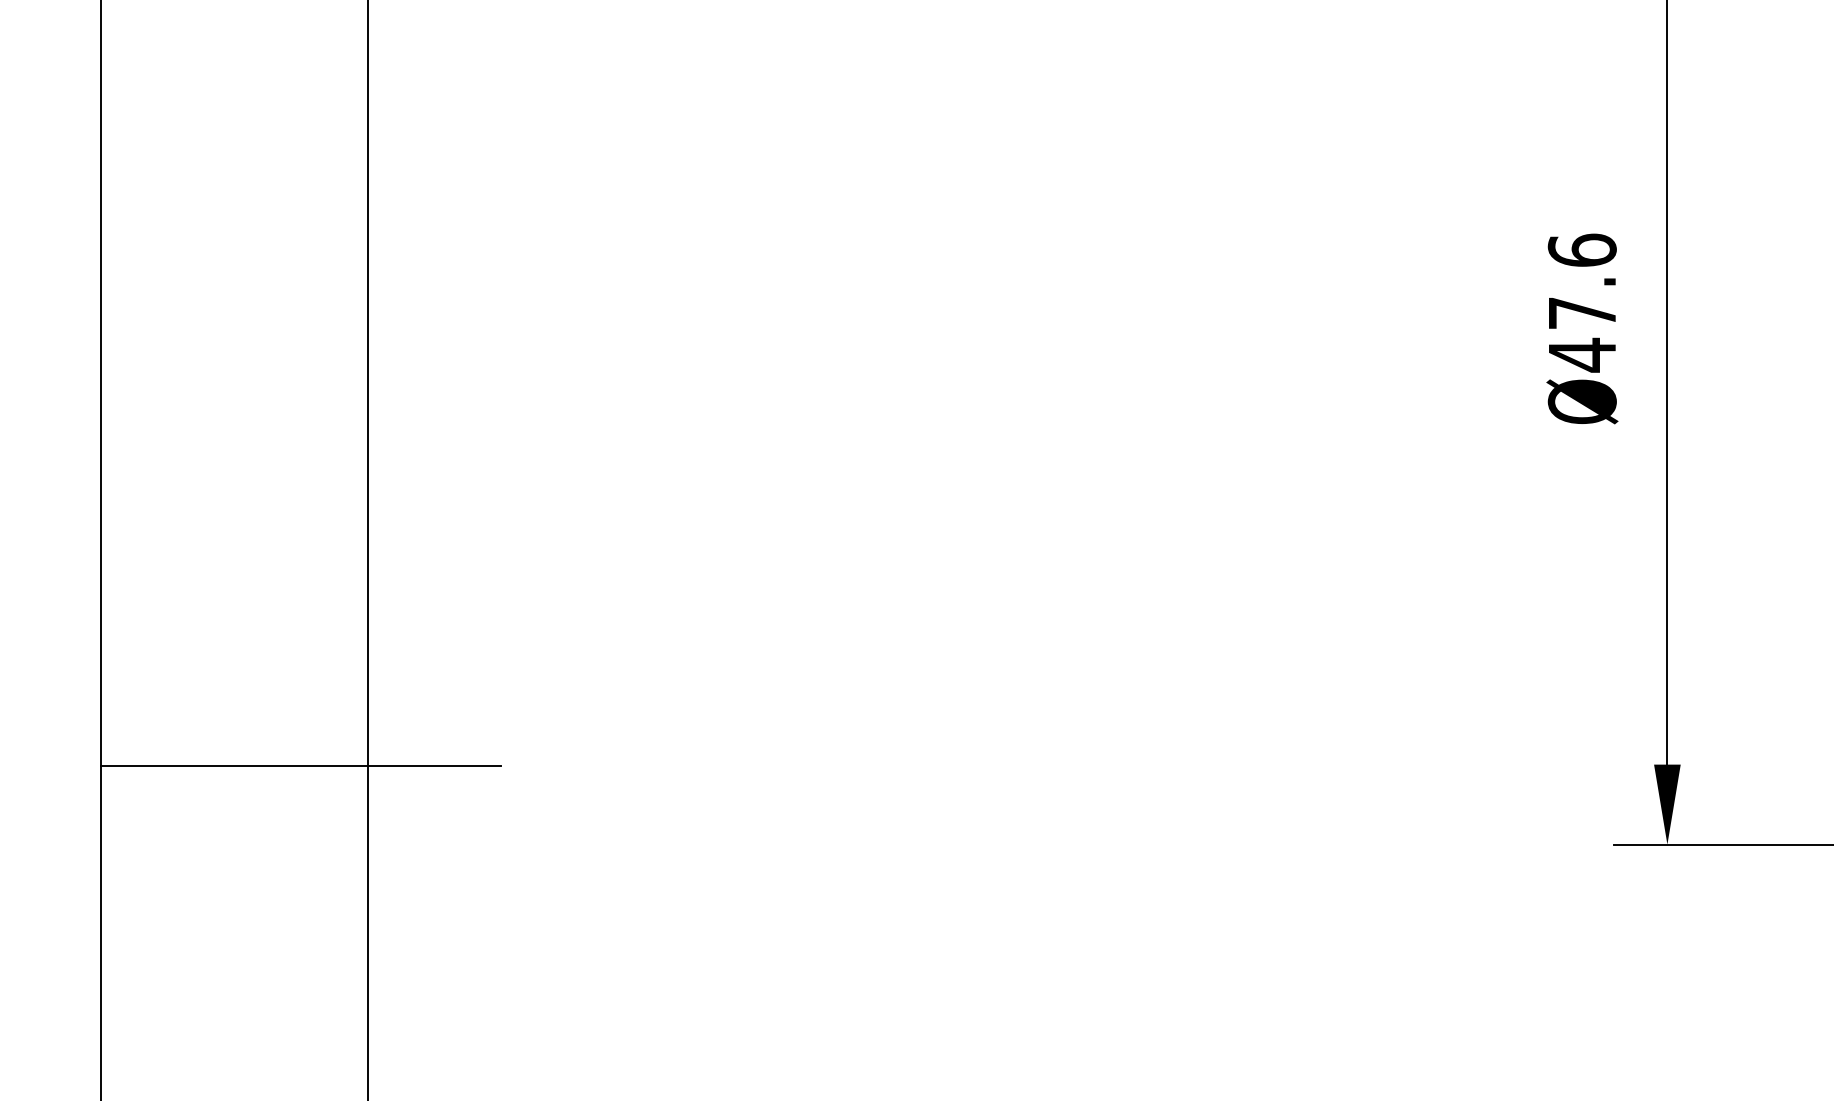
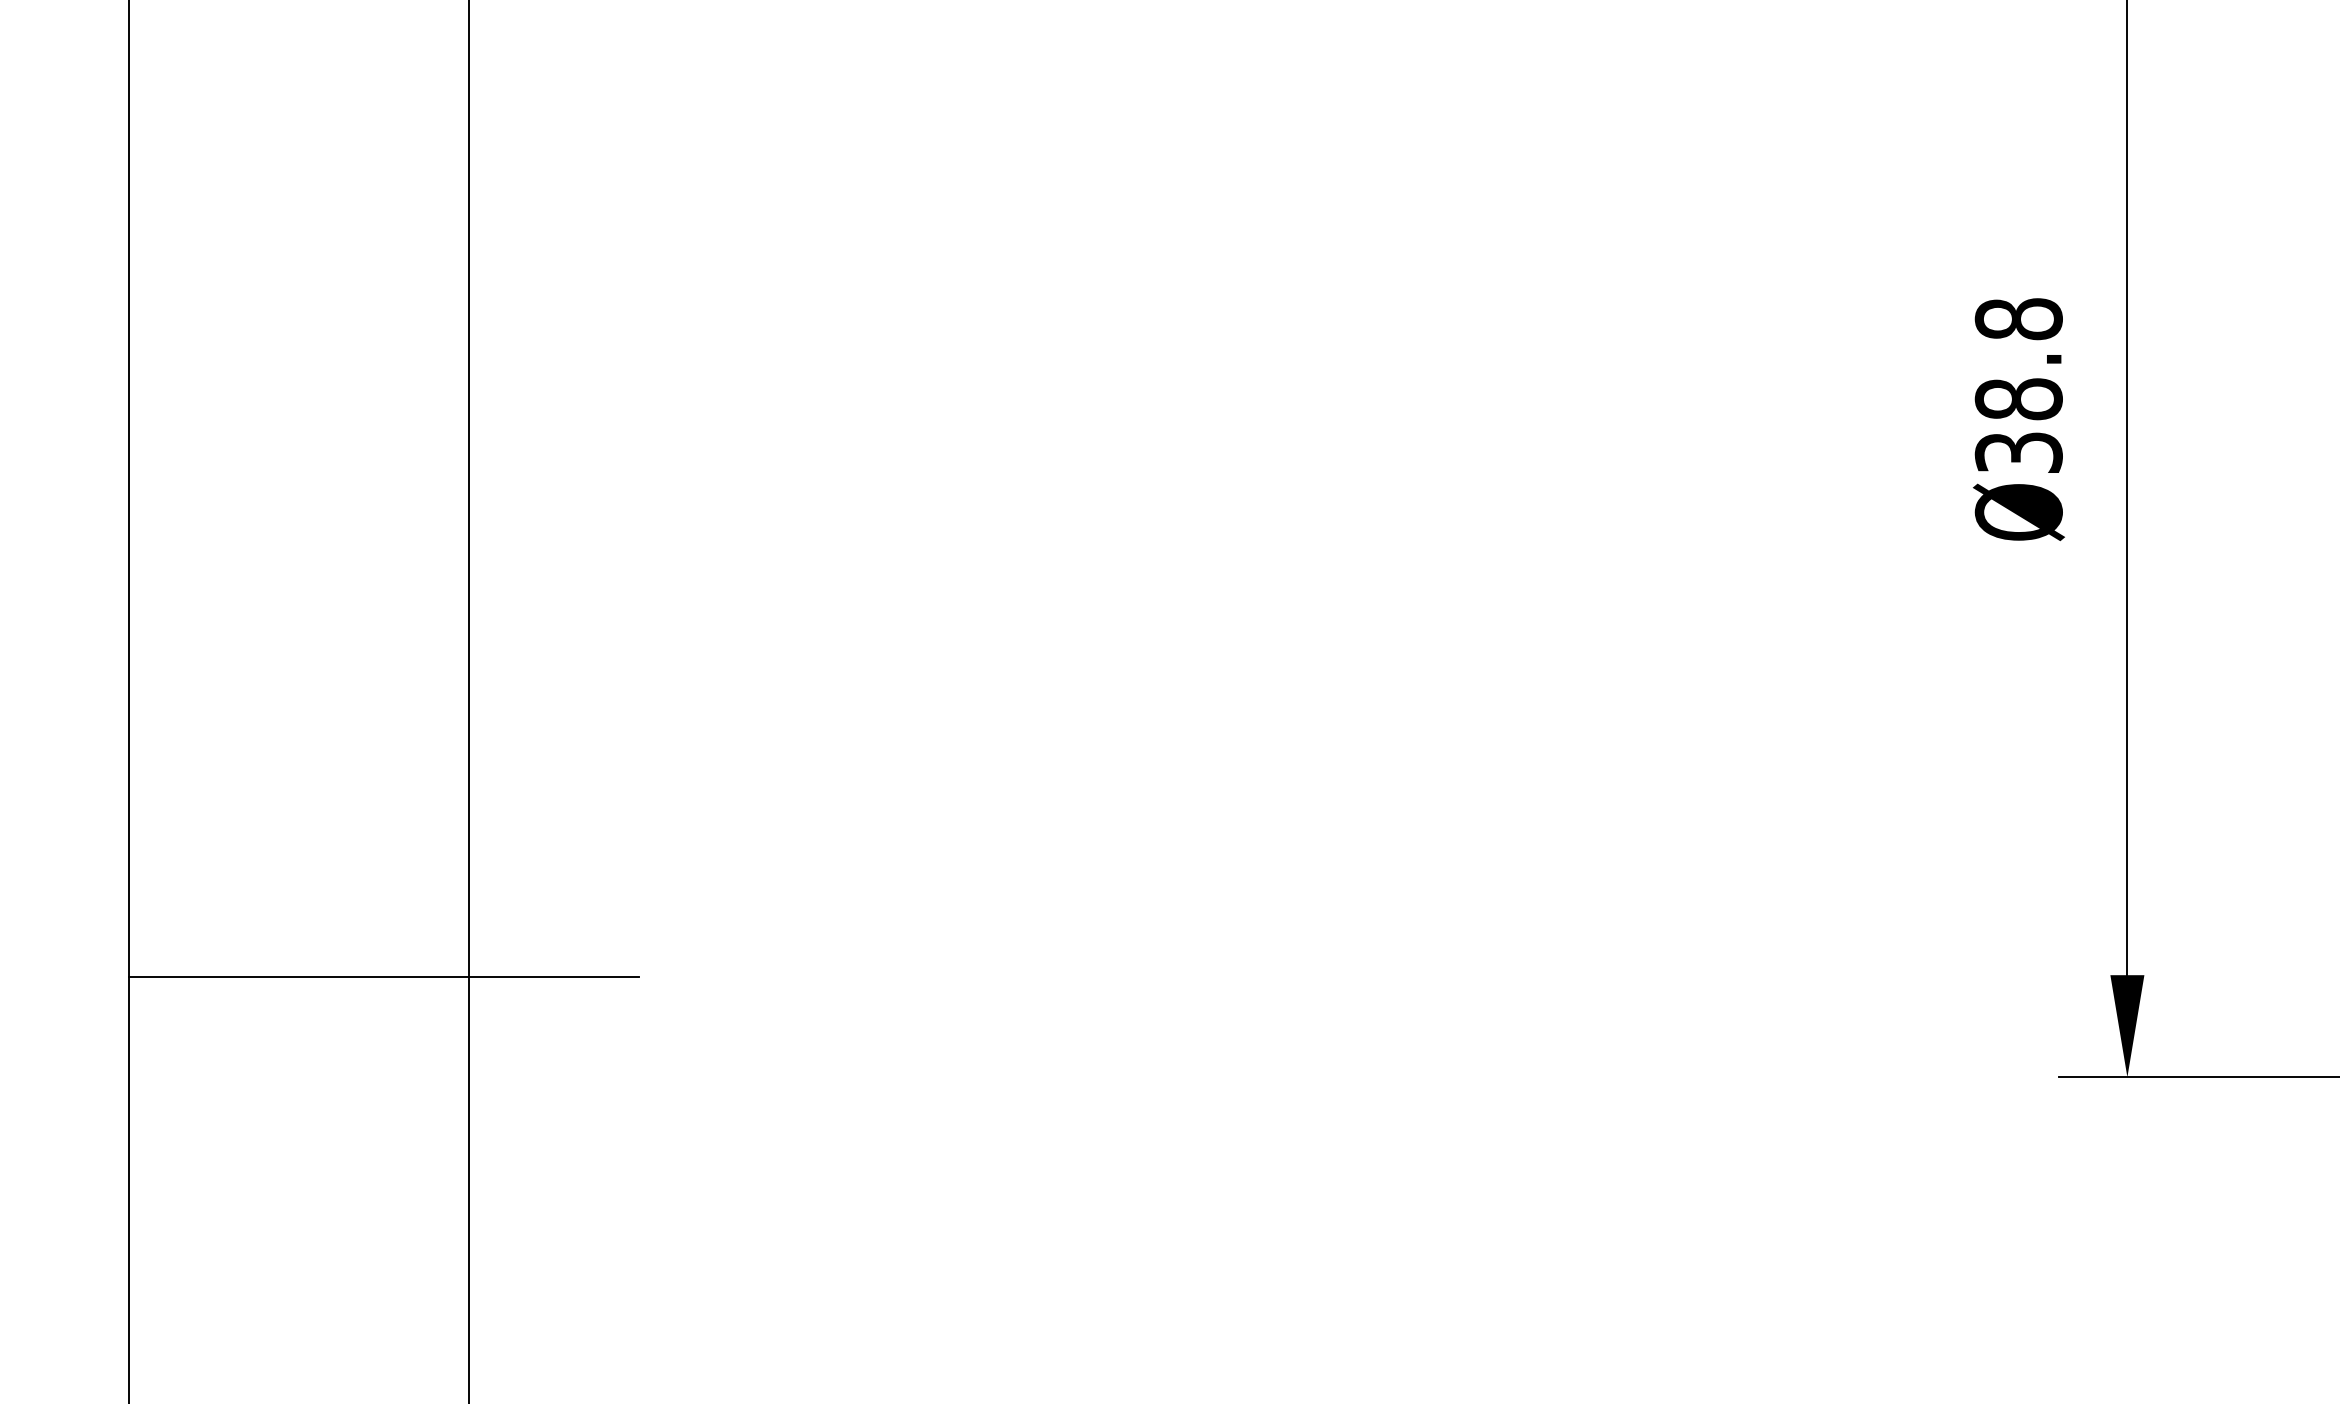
text: (1582, 303) -> (2018, 386), Ø47.6 -> Ø38.8

